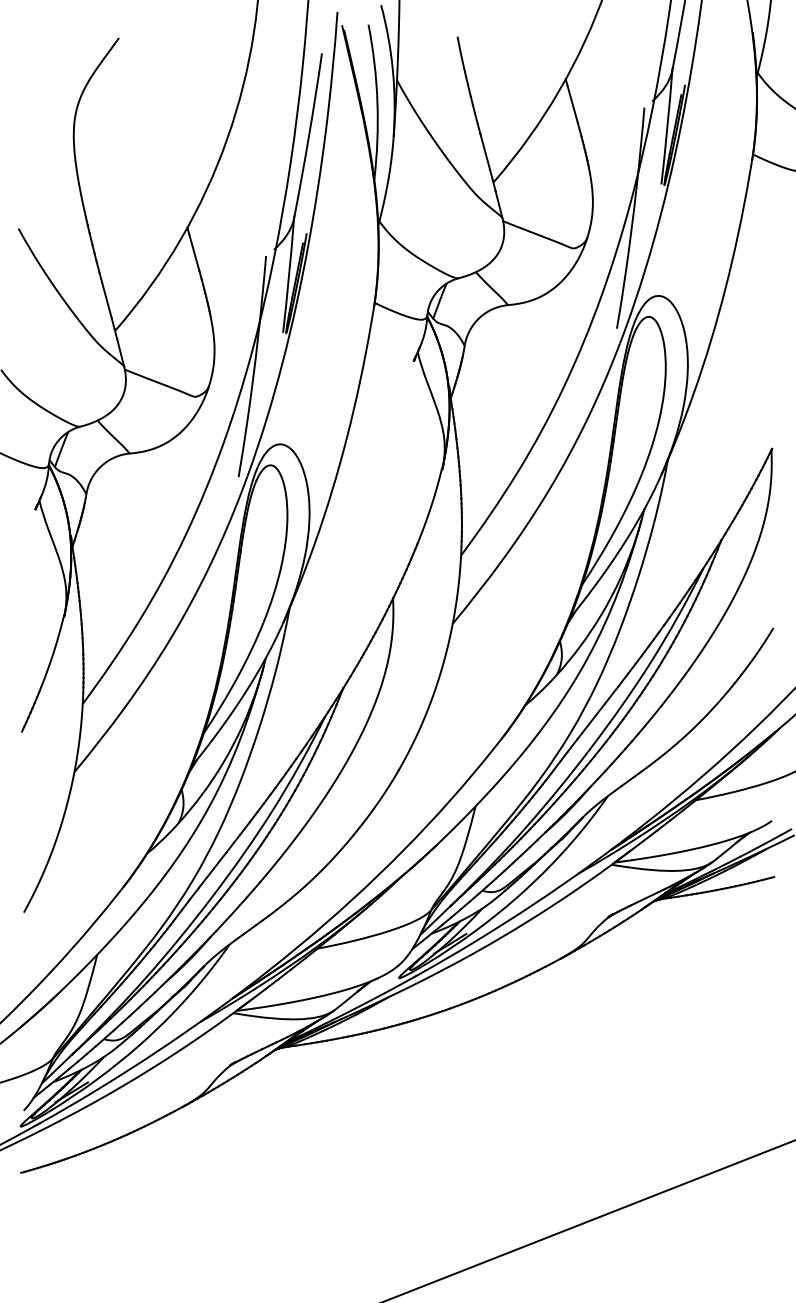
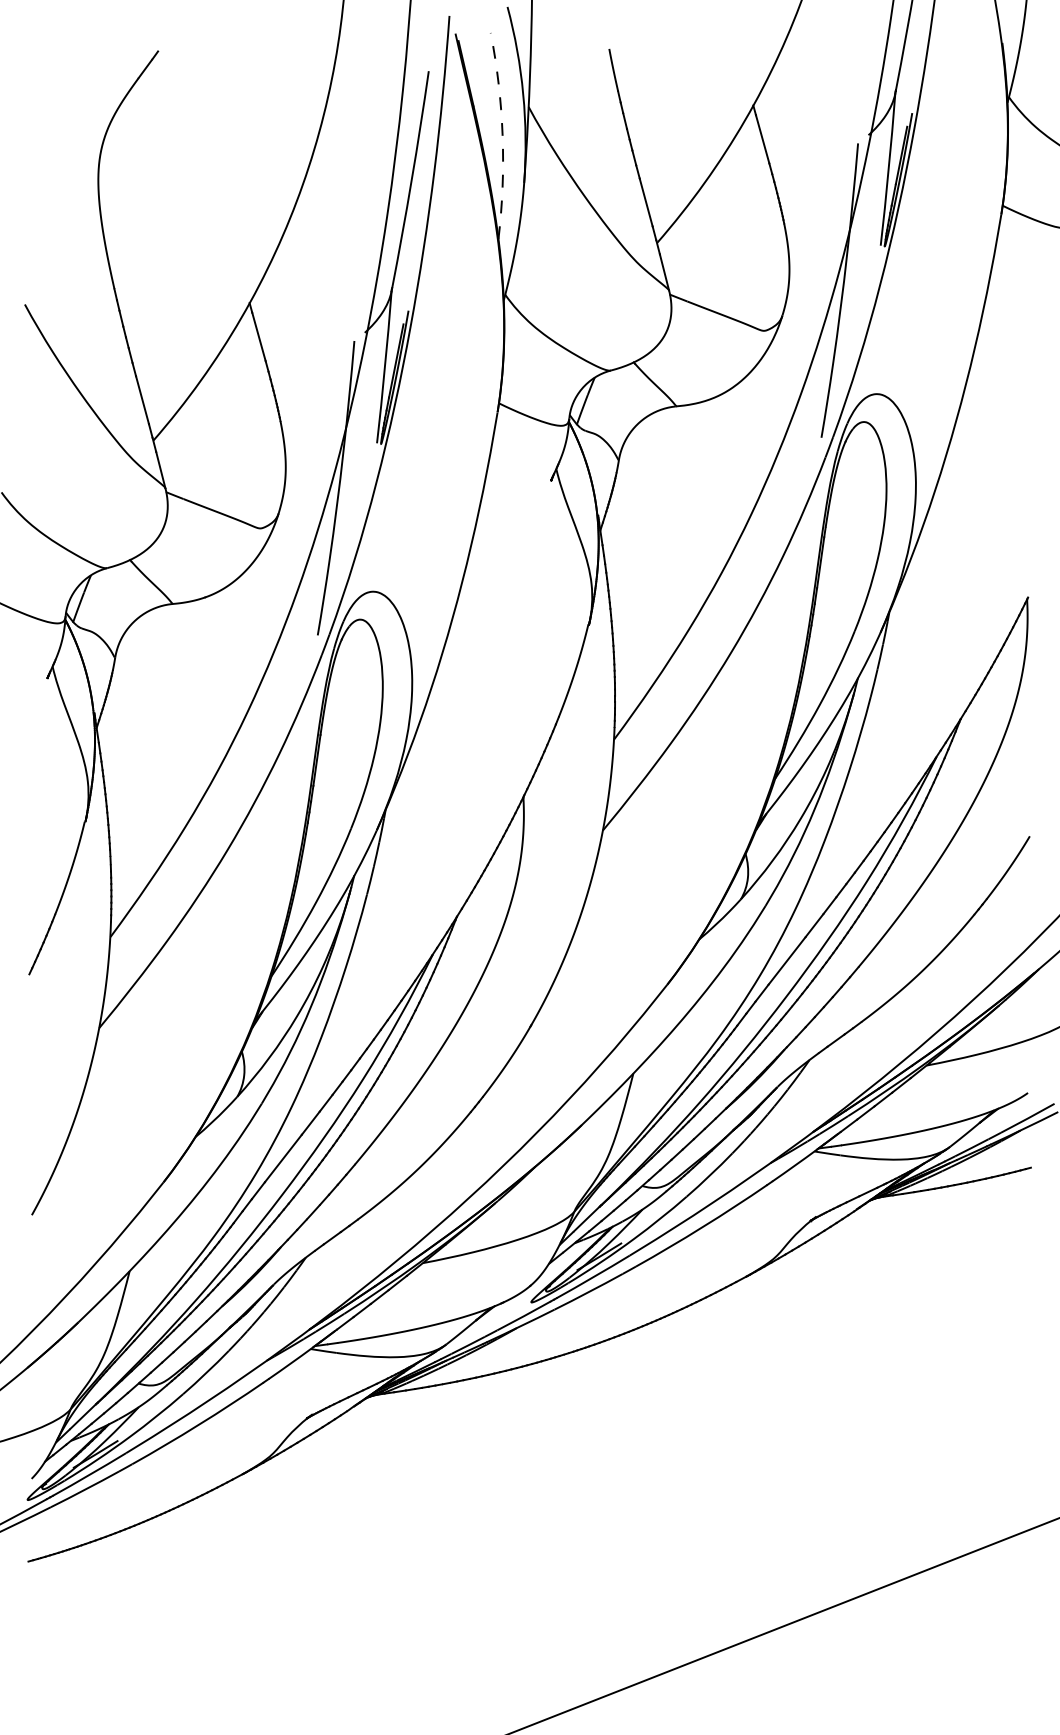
arc: (377, 101) -> (502, 135), solid -> dashed

